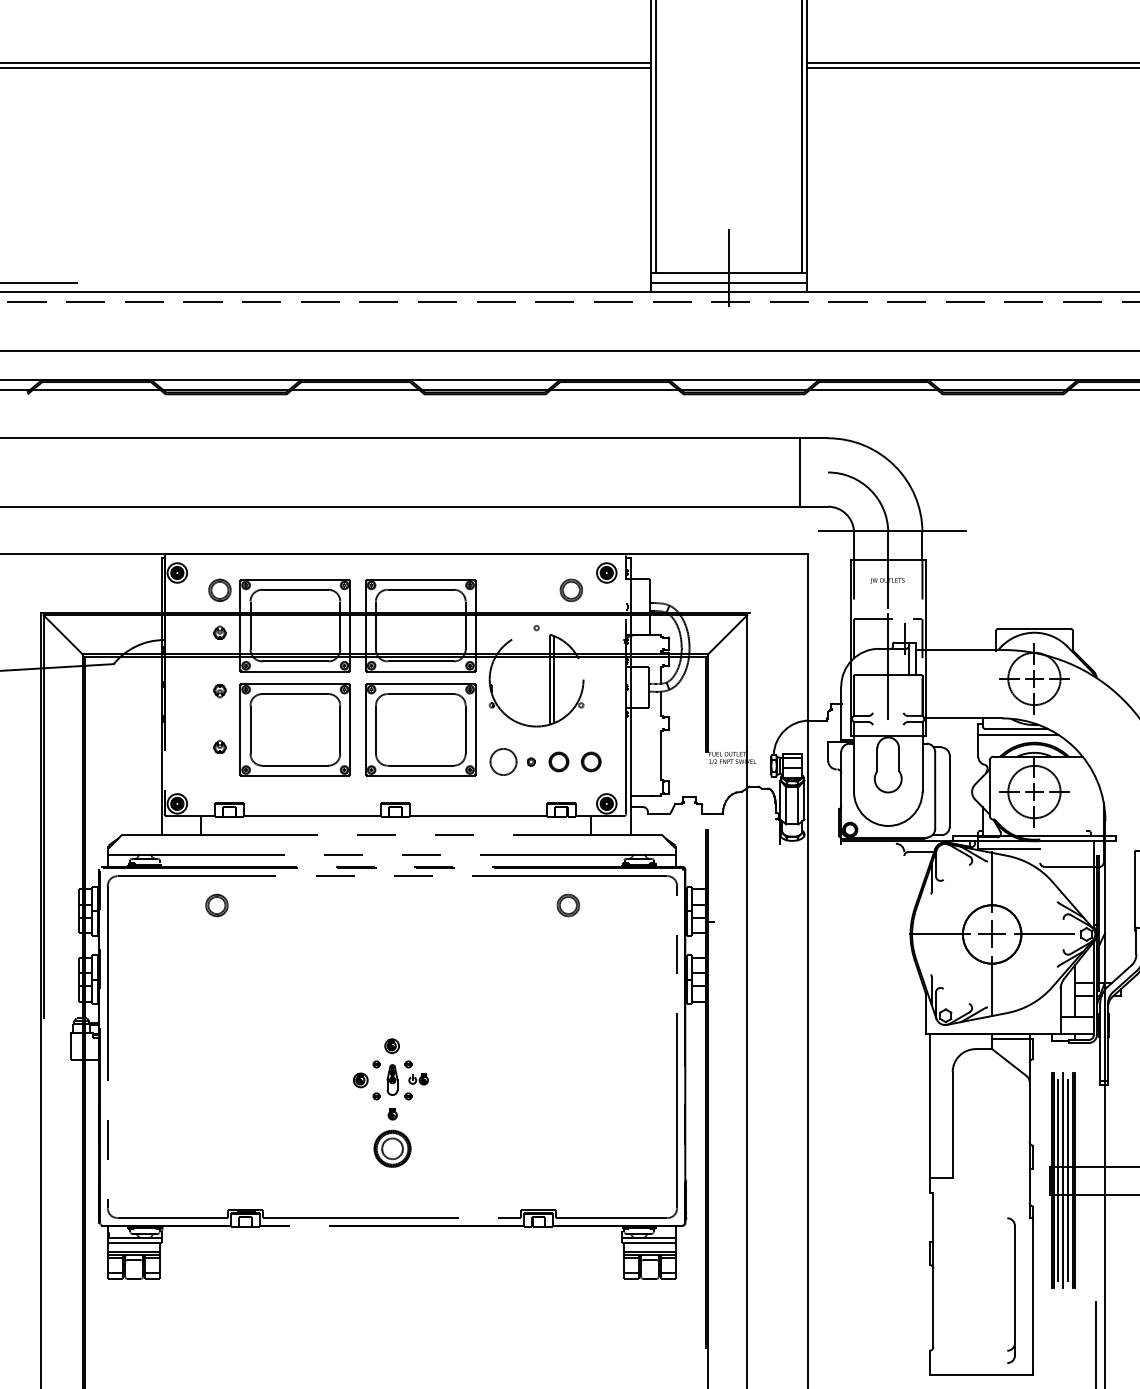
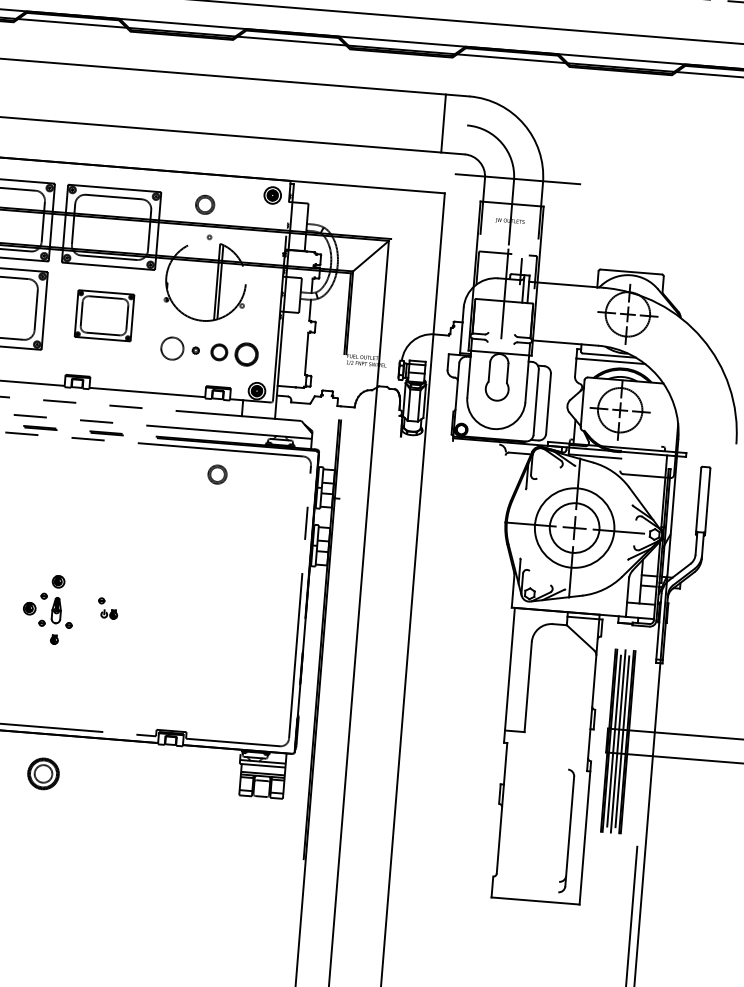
part: (571, 589) -> (205, 204), moved
part: (420, 729) -> (104, 315), size x0.6
part: (591, 761) -> (246, 354), size x1.4
circle: (991, 934) -> (574, 528), size x1.6
part: (416, 1072) -> (107, 608), moved
part: (392, 1148) -> (43, 773), moved

